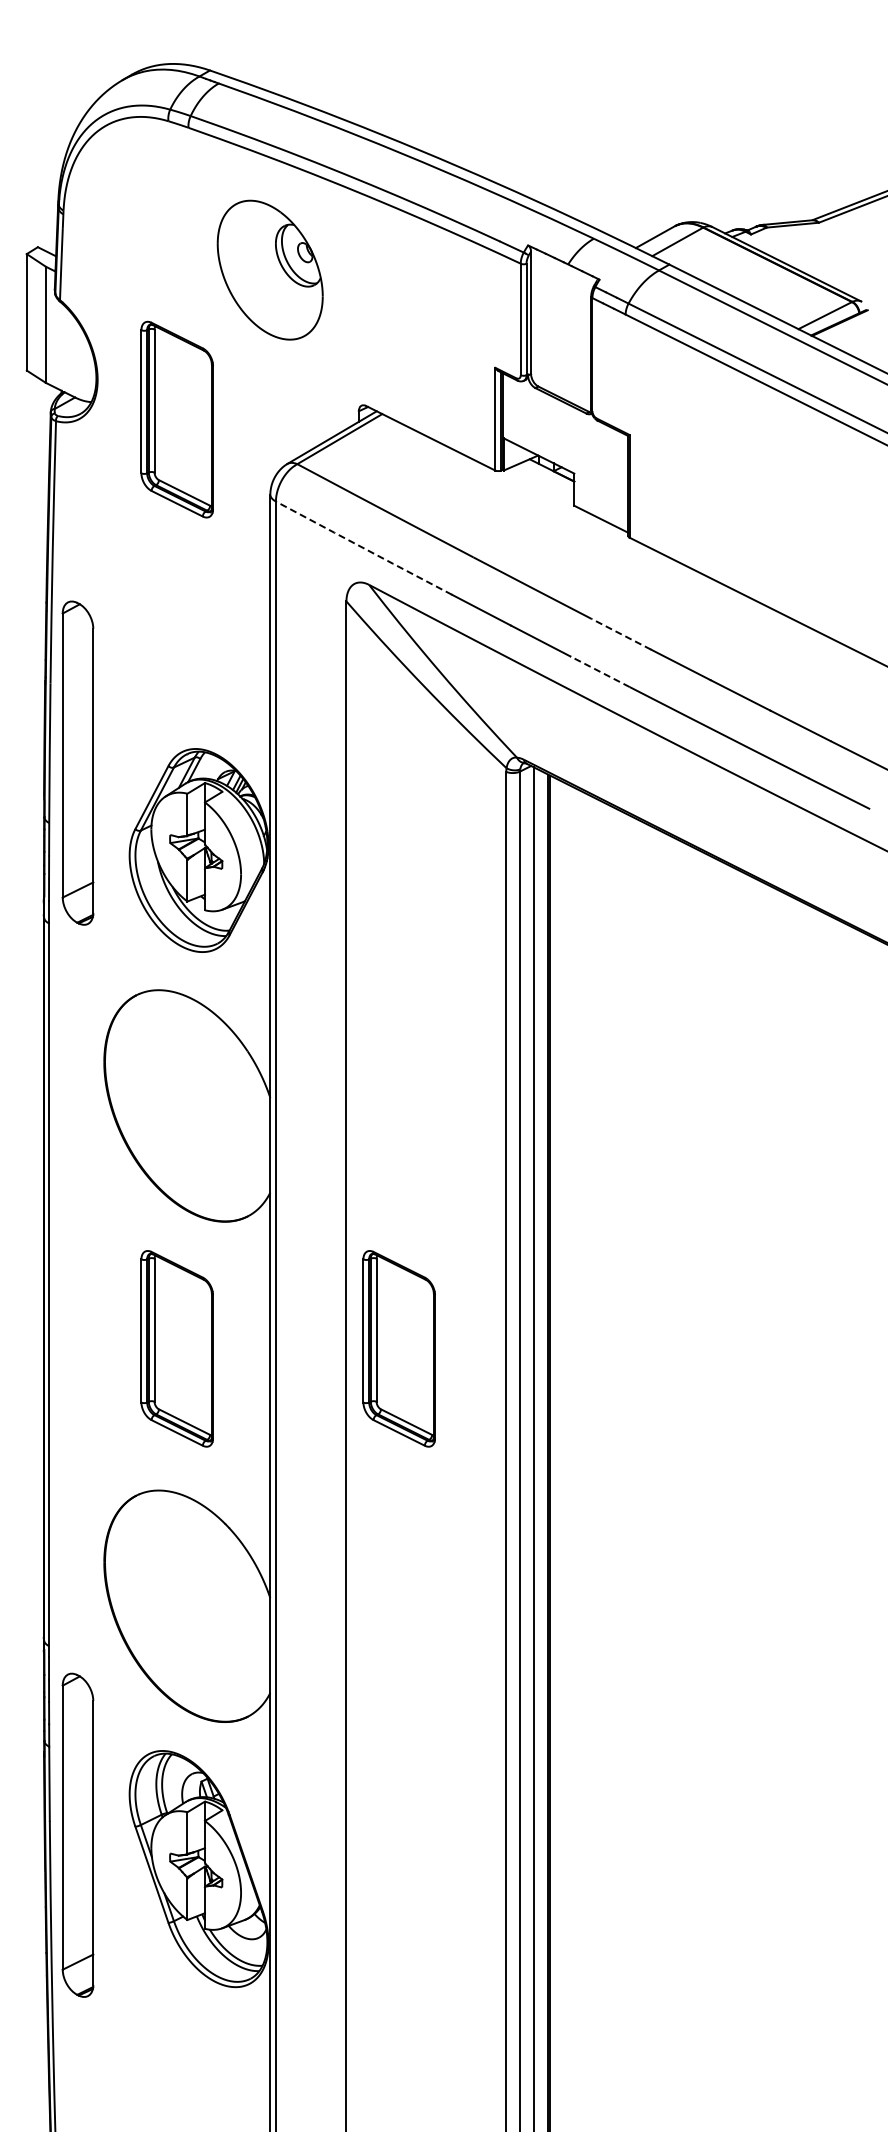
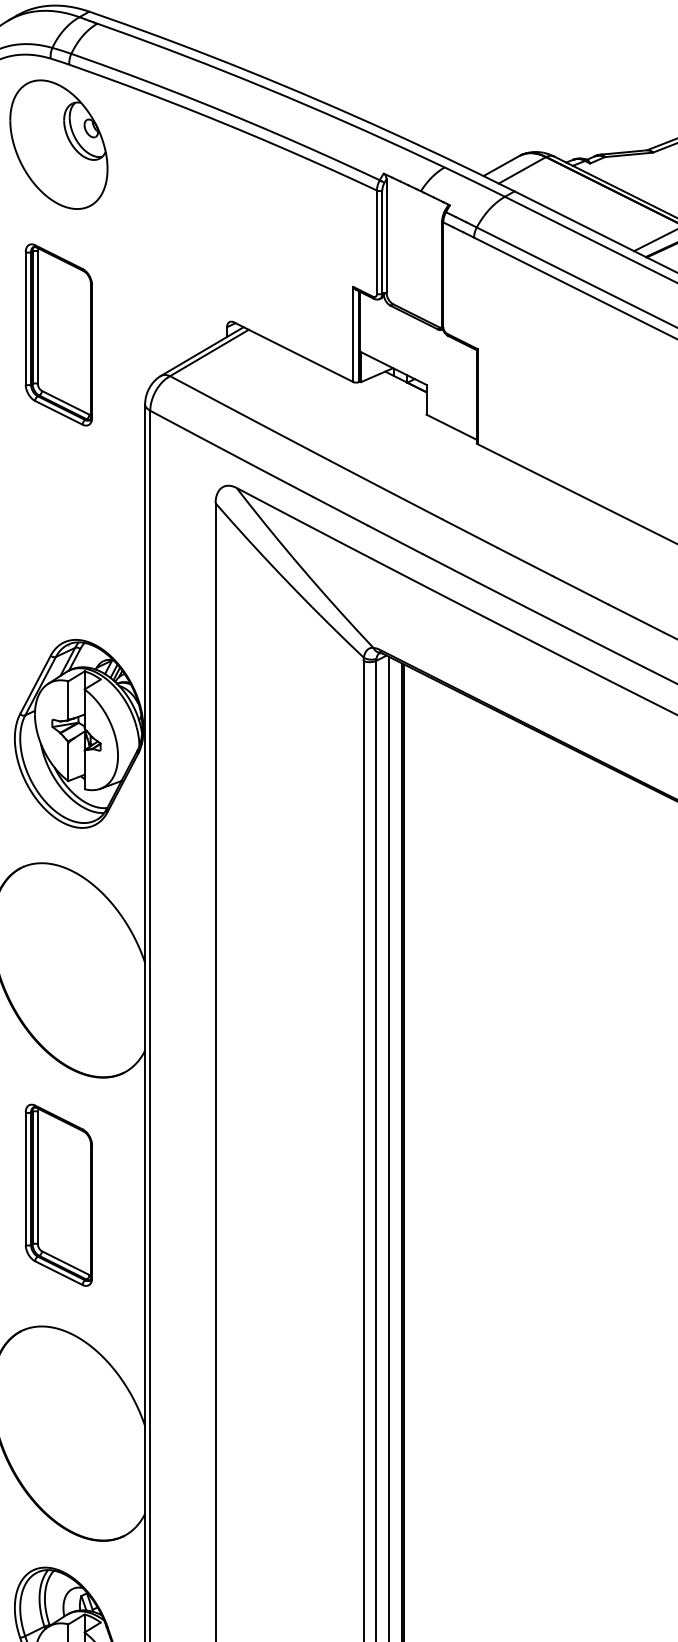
part: (269, 269) -> (58, 144), moved
line: (363, 548) -> (231, 454), dashed -> solid
line: (620, 634) -> (469, 533), dashed -> solid
line: (599, 671) -> (449, 568), dashed -> solid
part: (398, 1348) -> (263, 1194), removed

